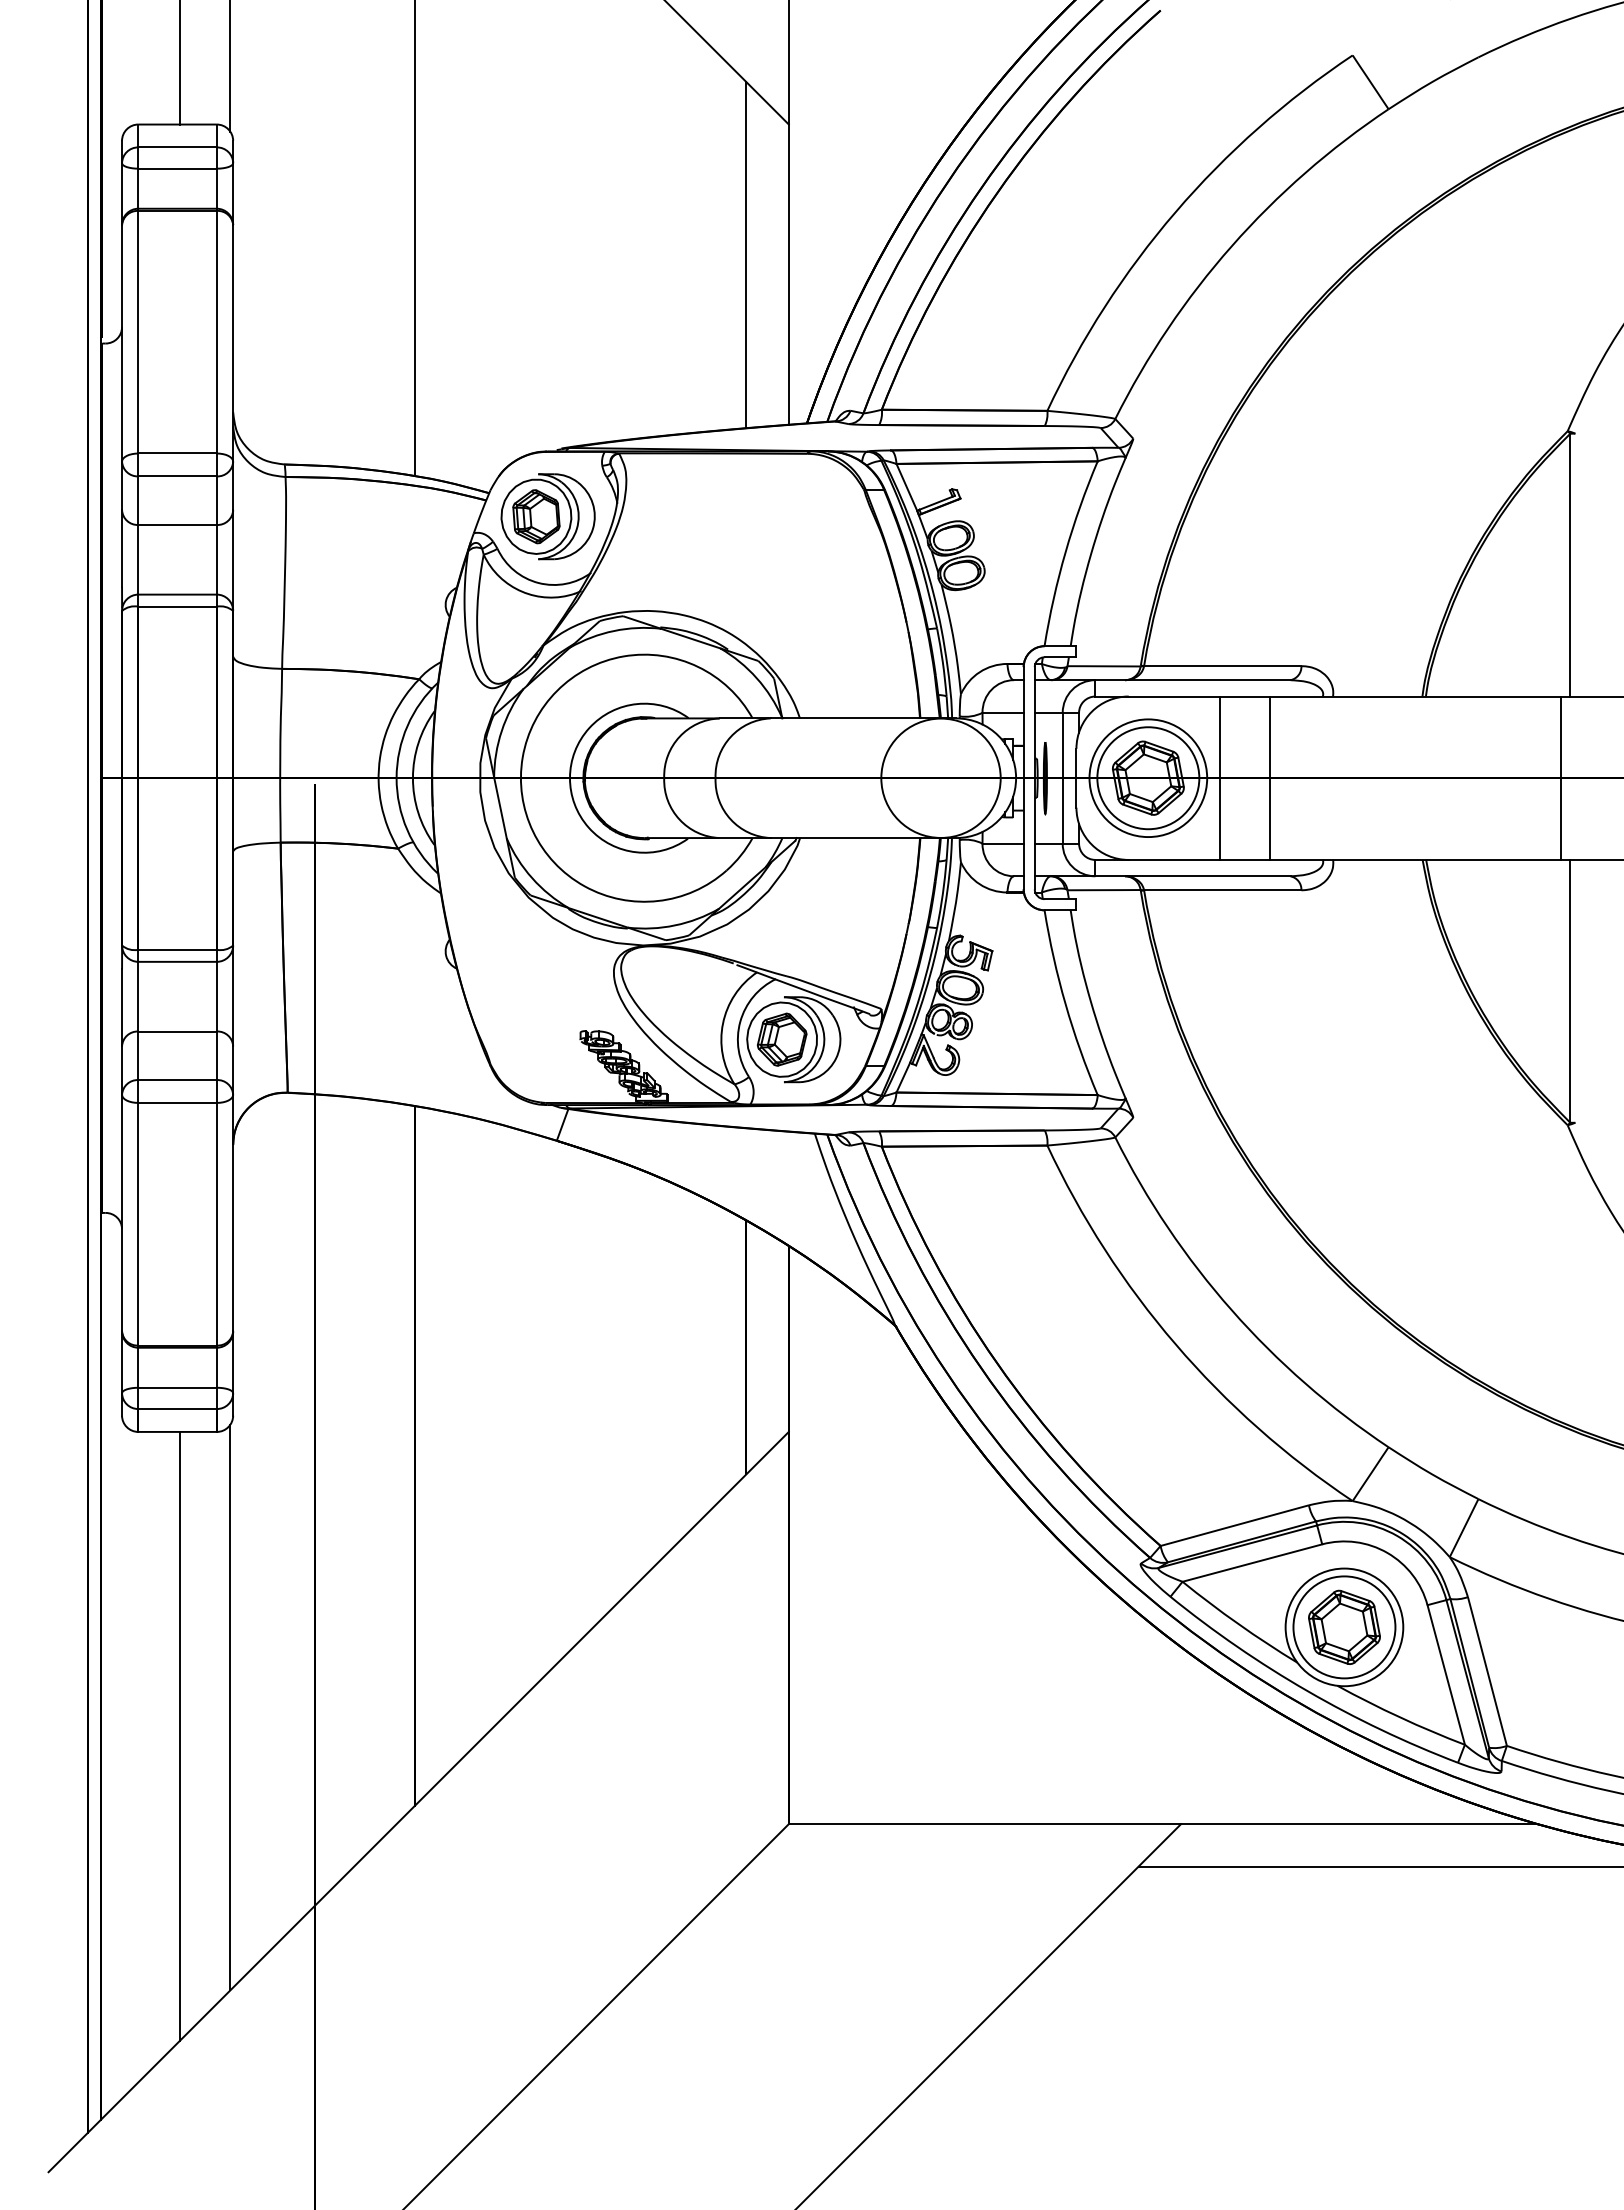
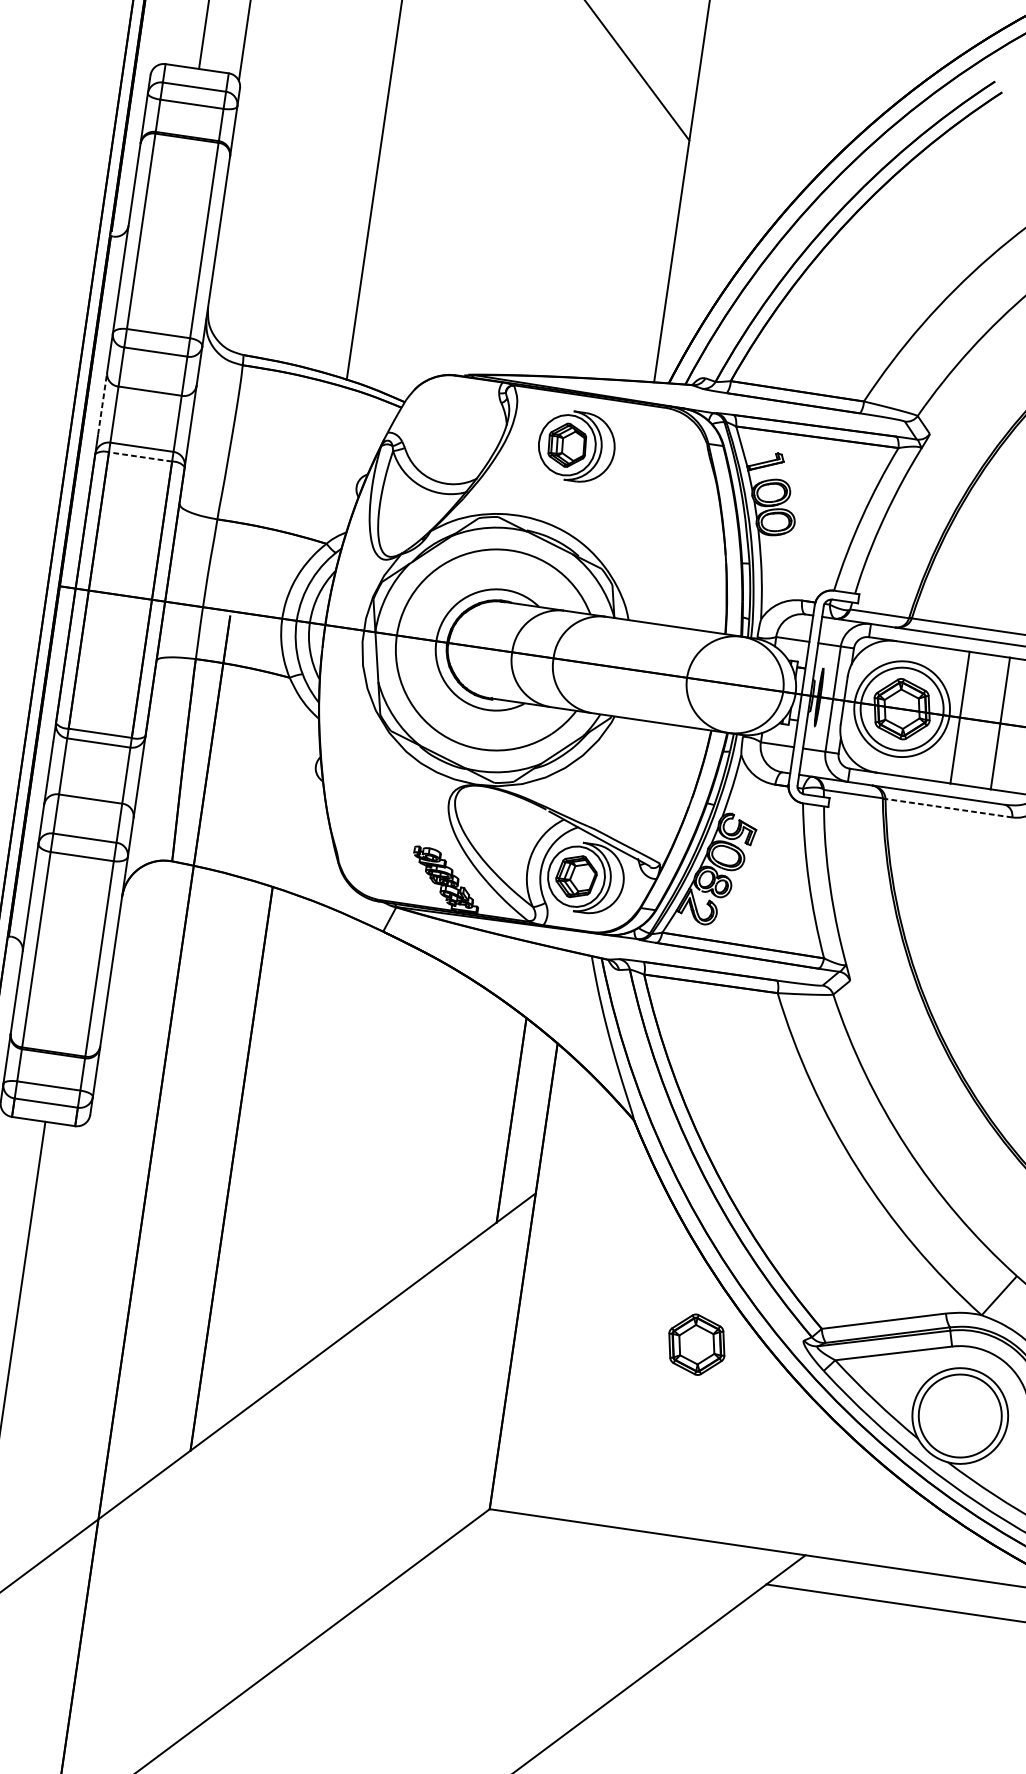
line: (746, 255) -> (639, 241), removed
part: (547, 516) -> (576, 446), moved
line: (122, 548) -> (103, 403), solid -> dashed
line: (177, 606) -> (140, 456), solid -> dashed
line: (1222, 890) -> (948, 808), solid -> dashed
part: (1344, 1626) -> (696, 1343), moved
line: (230, 1707) -> (53, 1349), removed

